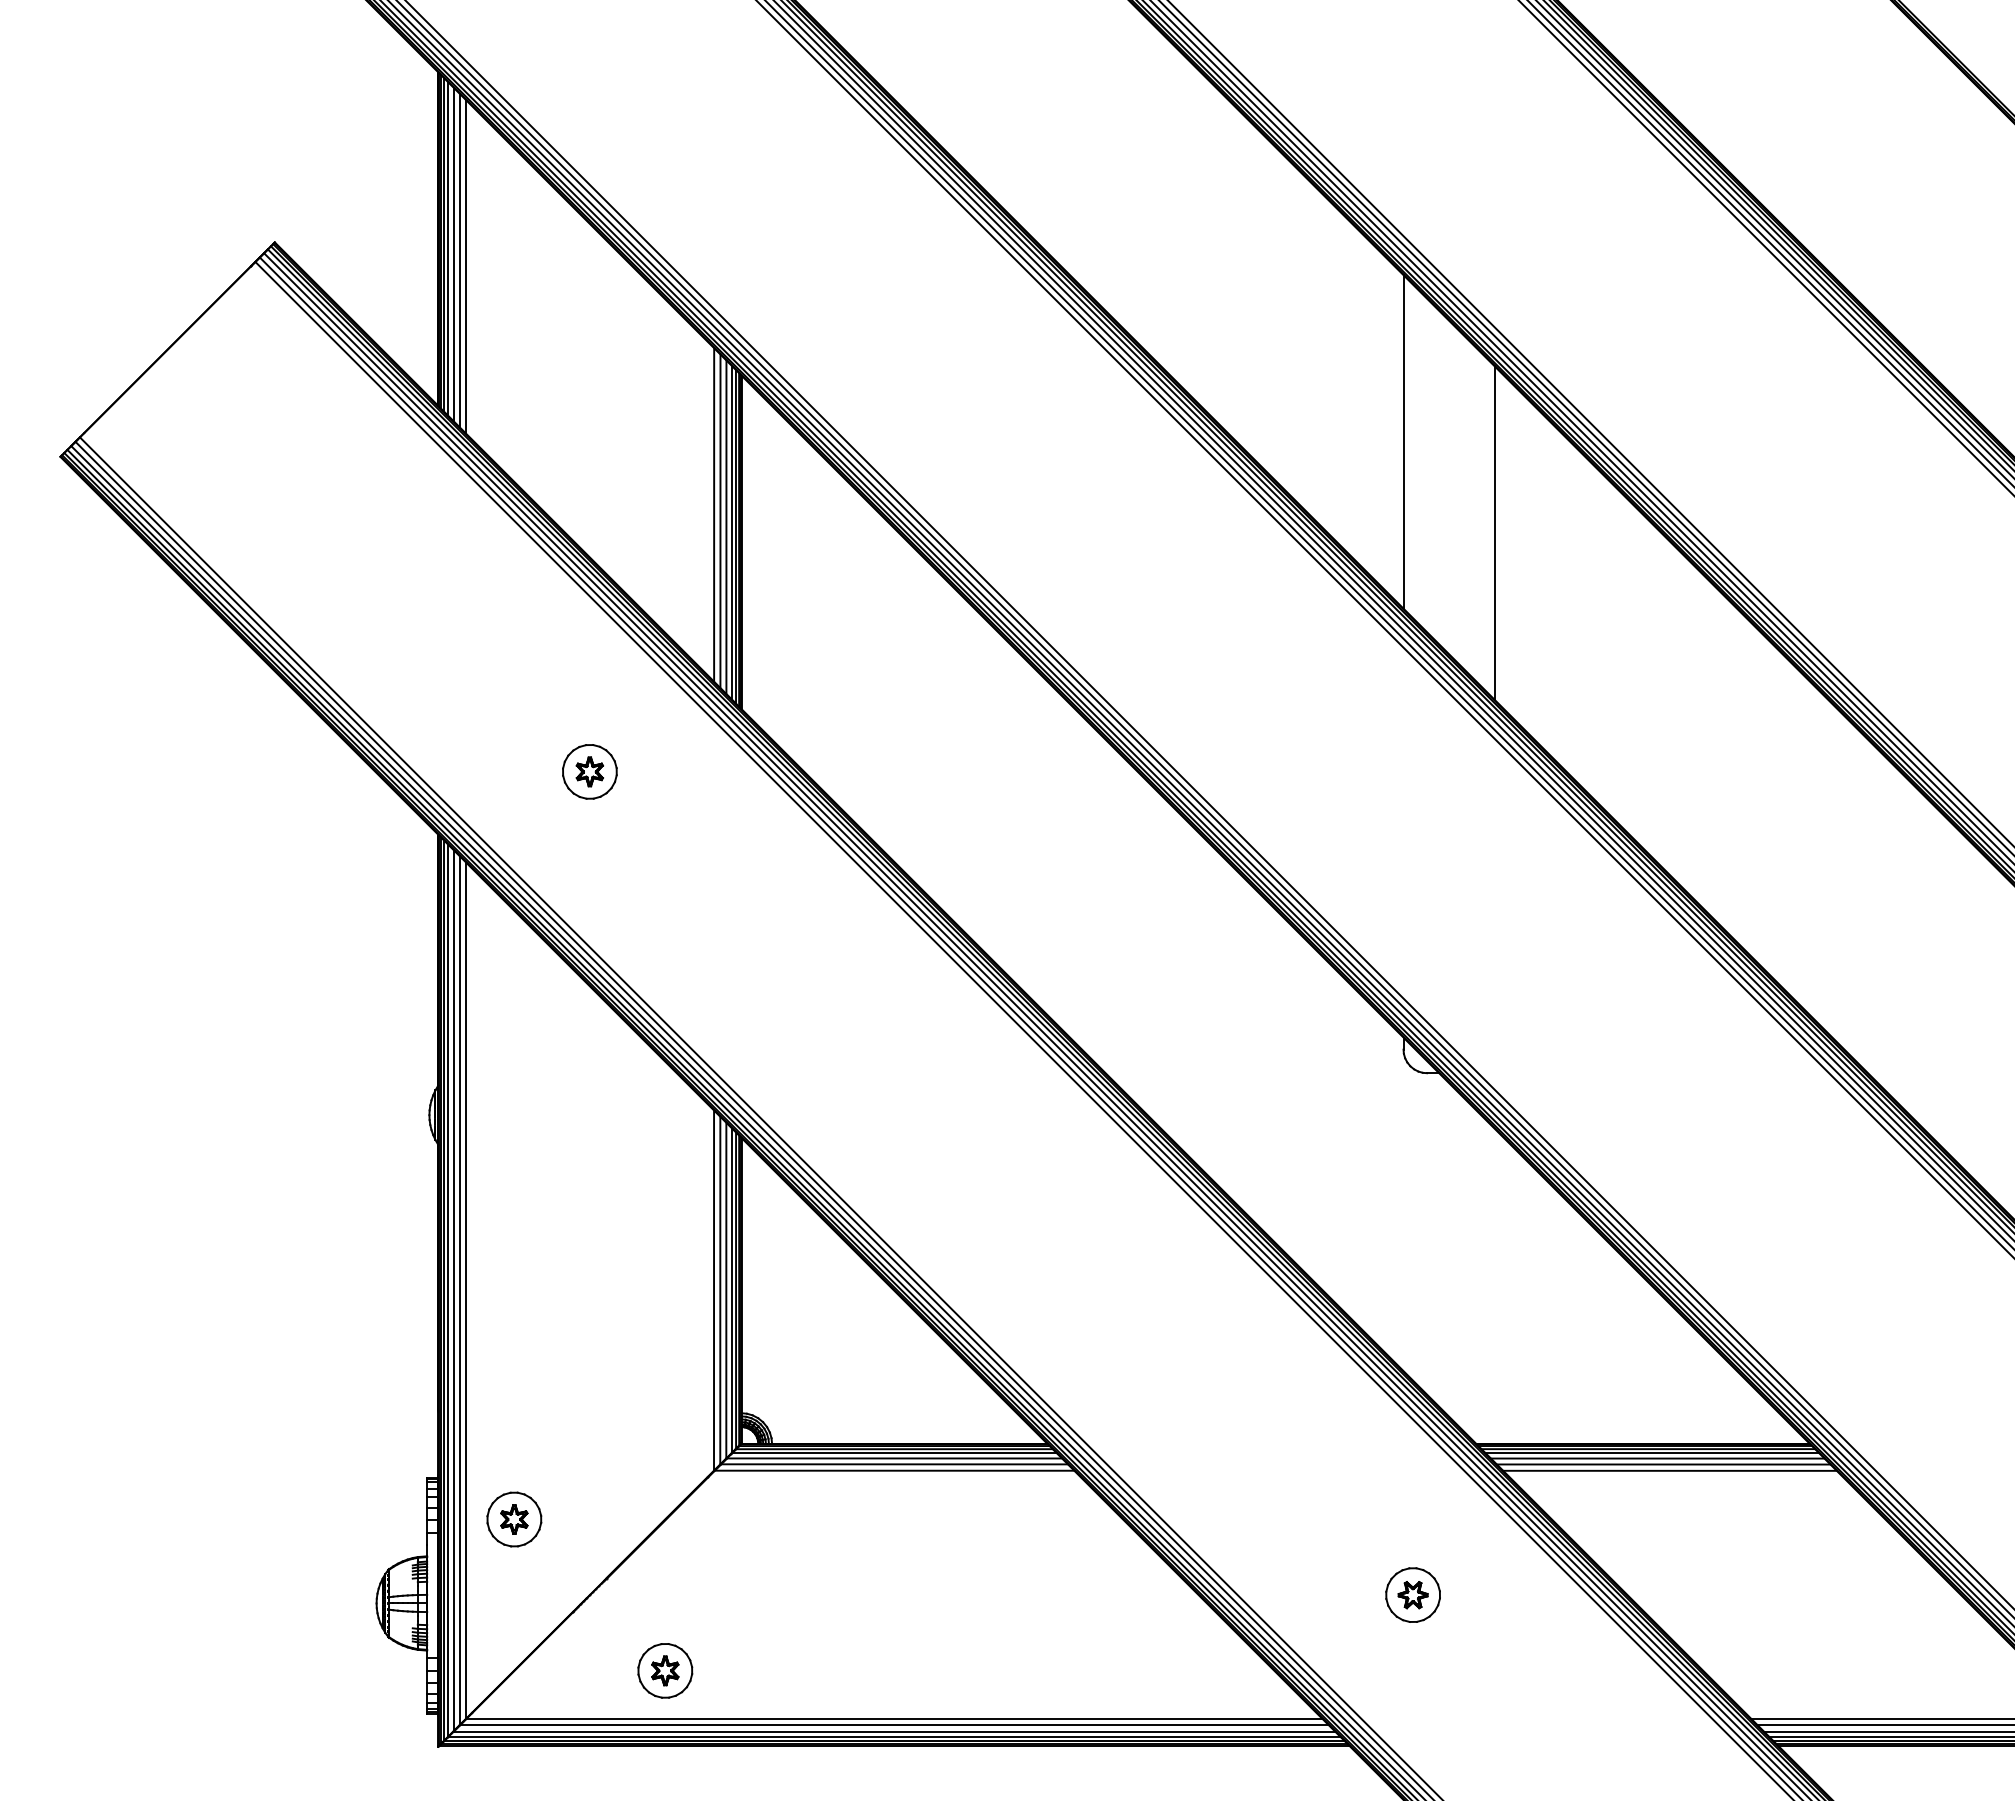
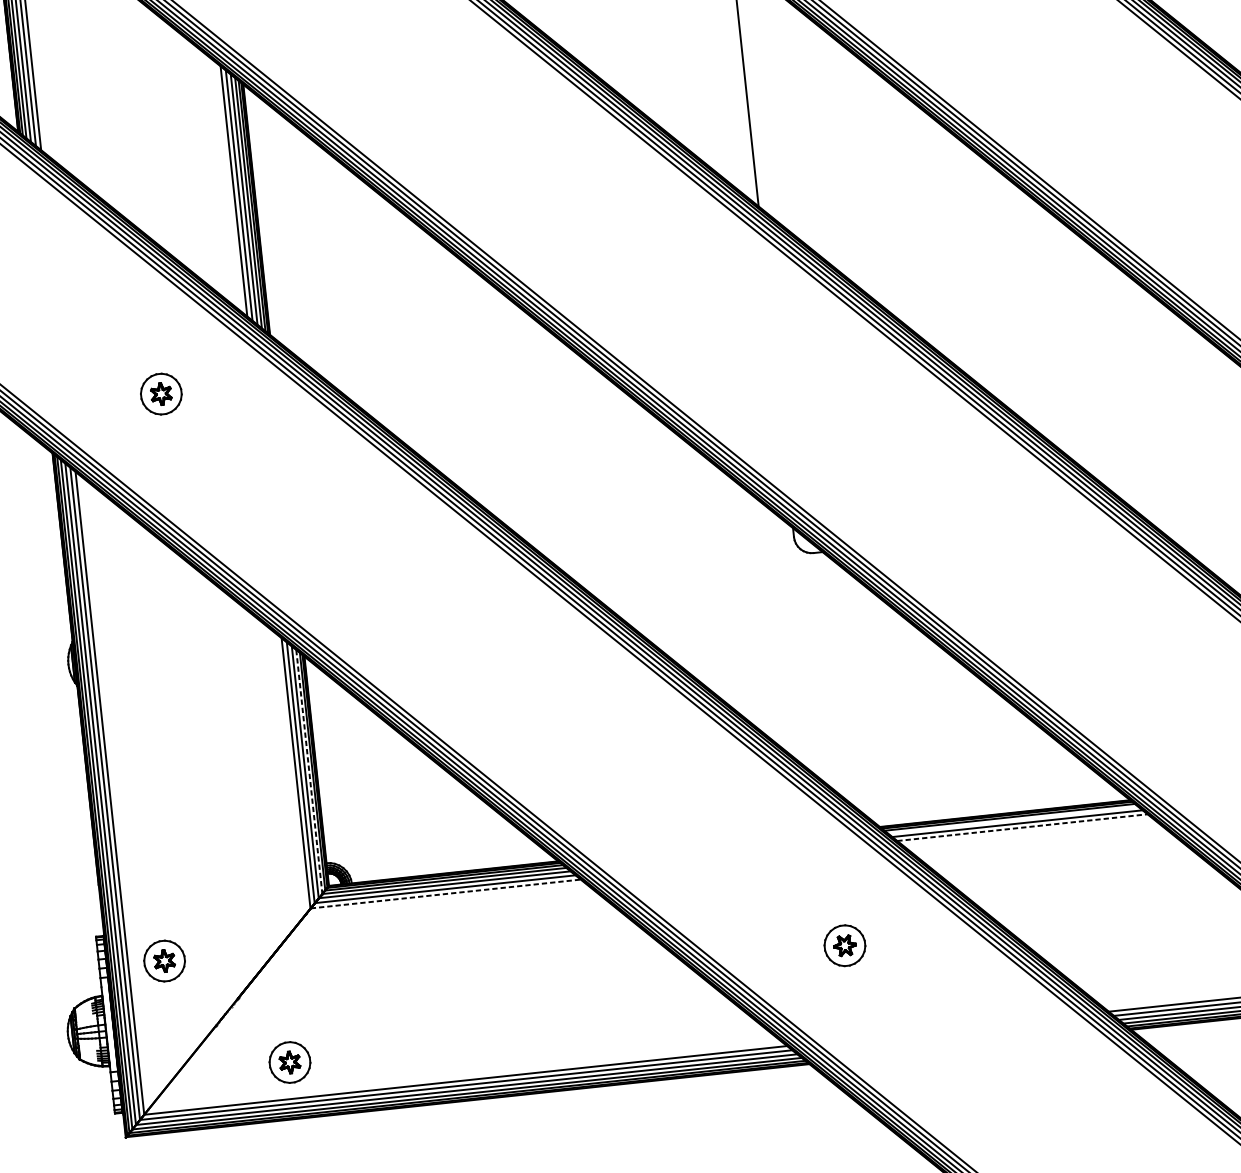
line: (1494, 532) -> (820, 142), removed
line: (731, 1290) -> (309, 771), solid -> dashed
line: (1652, 1453) -> (1013, 820), removed
line: (1663, 1464) -> (1022, 827), solid -> dashed
line: (894, 1470) -> (445, 893), solid -> dashed
line: (1669, 1470) -> (1027, 831), removed

